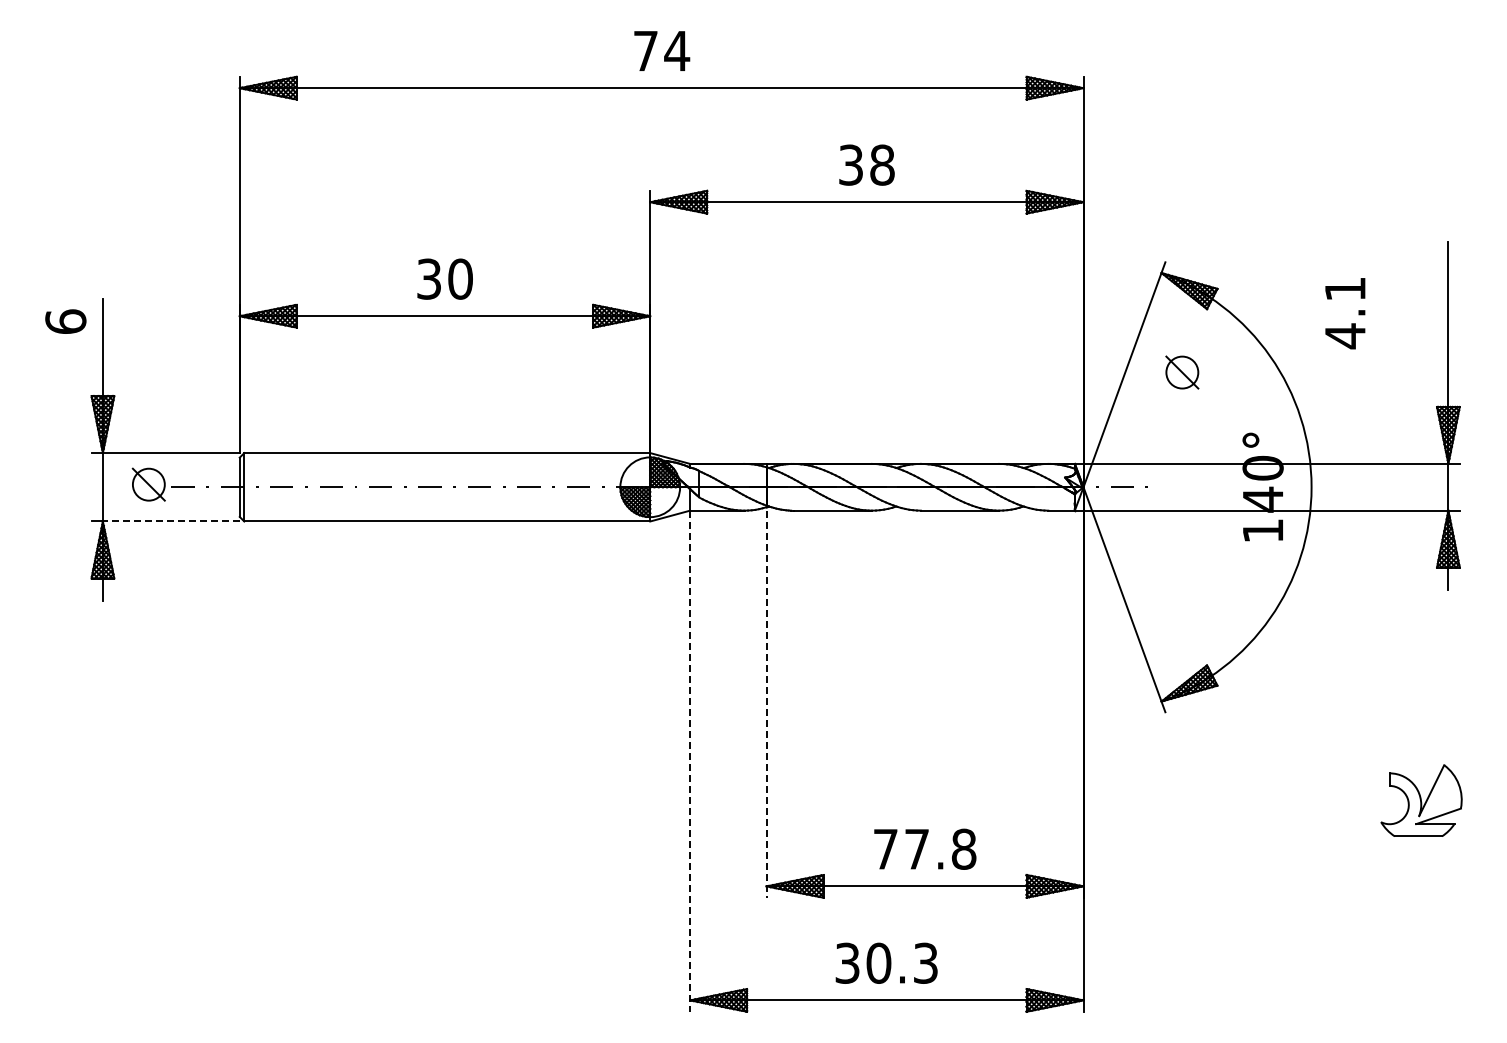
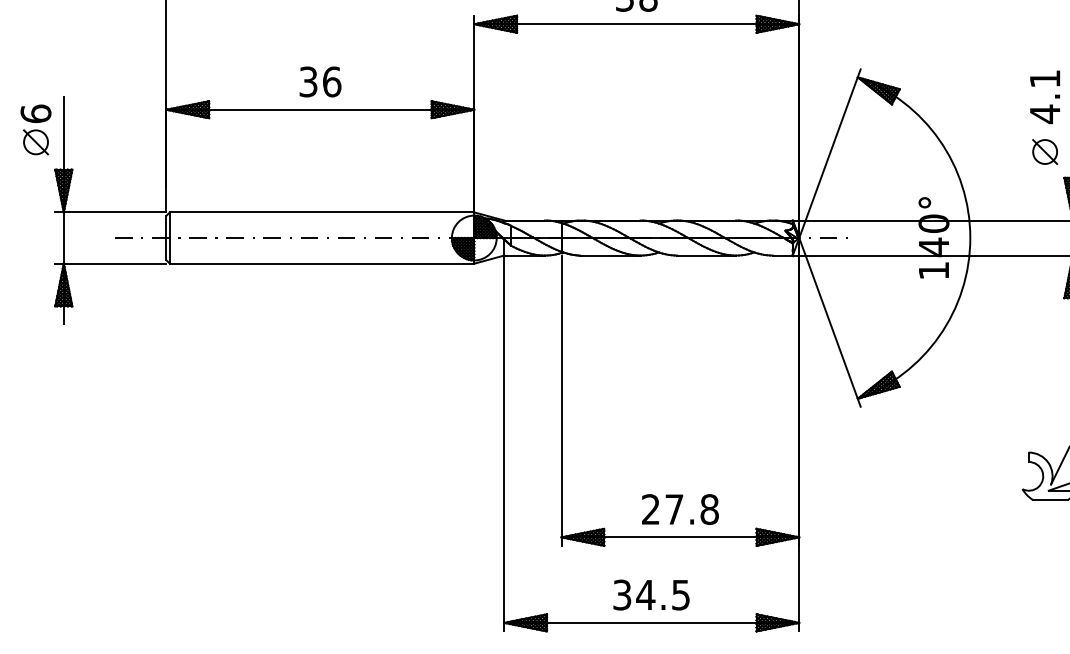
text: (460, 278) -> (332, 81), 30 -> 36
text: (1345, 313) -> (1045, 97), moved
part: (1182, 372) -> (1045, 151), moved
part: (148, 484) -> (35, 142), moved
line: (170, 521) -> (114, 263), dashed -> solid
line: (766, 704) -> (561, 400), dashed -> solid
line: (690, 761) -> (504, 443), dashed -> solid
text: (885, 848) -> (650, 508), 77.8 -> 27.8
text: (901, 962) -> (662, 594), 30.3 -> 34.5

